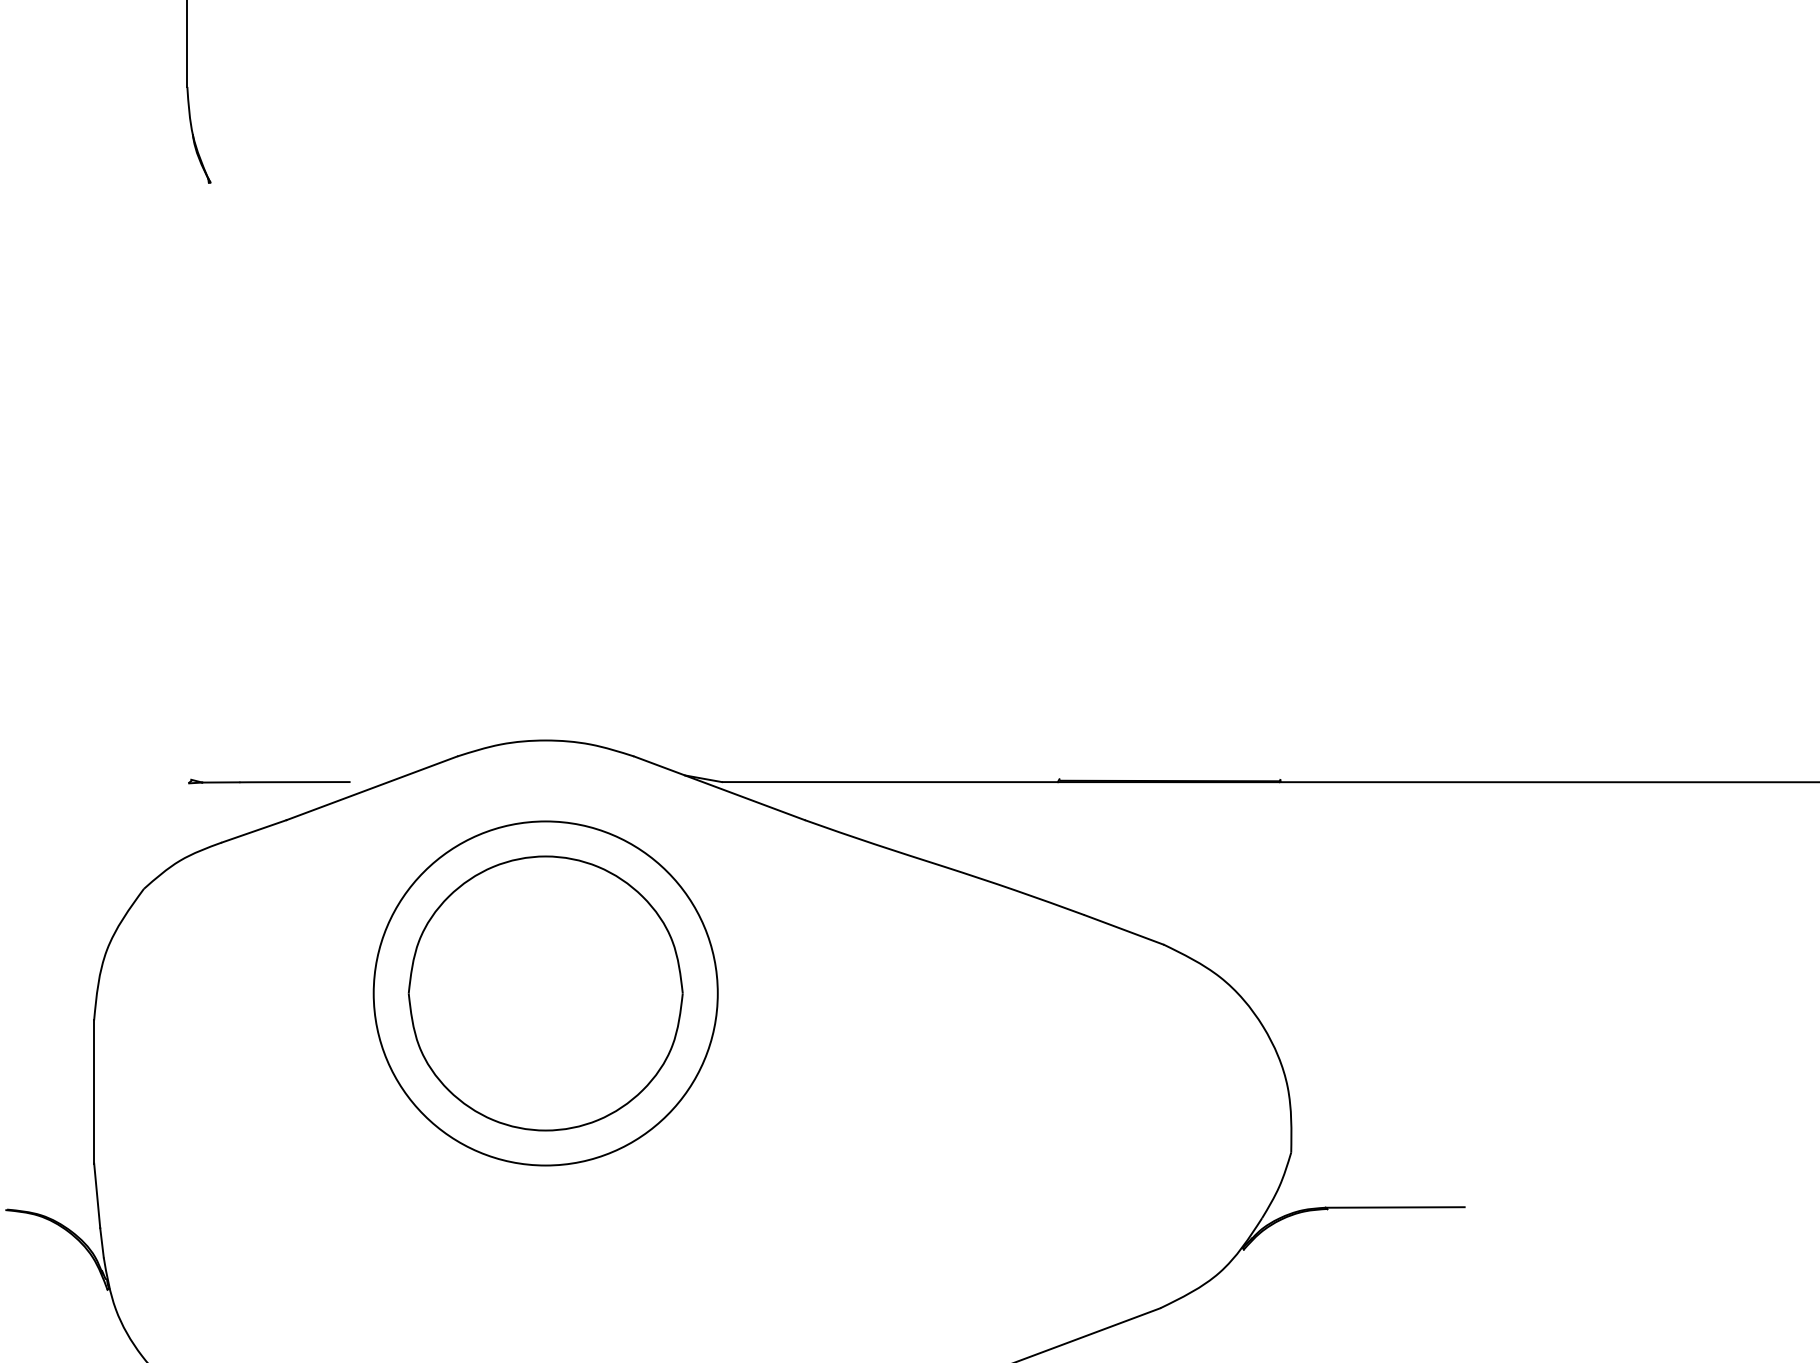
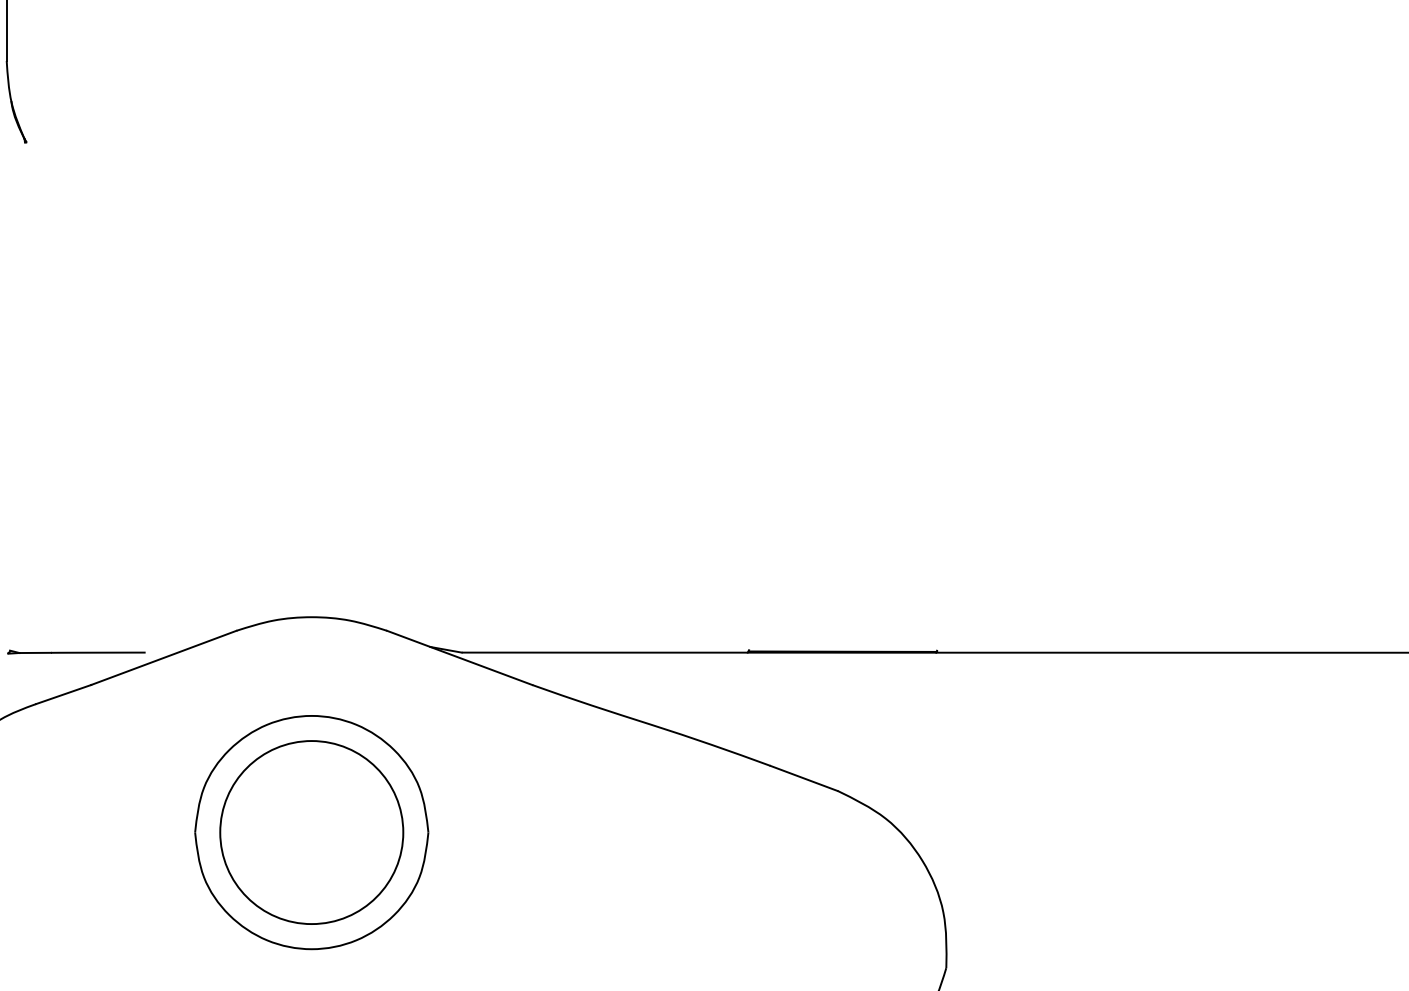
circle: (545, 993) -> (311, 832), size x0.62

